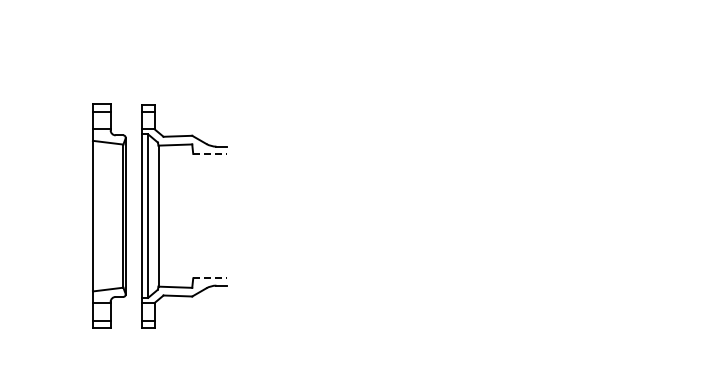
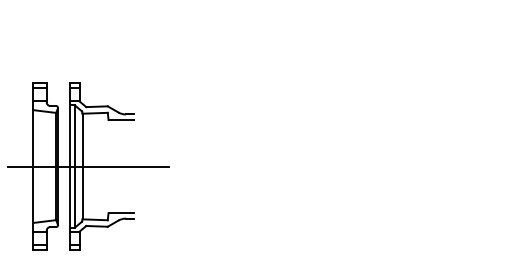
line: (210, 153) -> (121, 119), dashed -> solid
line: (166, 216) -> (88, 166), added
line: (210, 278) -> (121, 213), dashed -> solid

